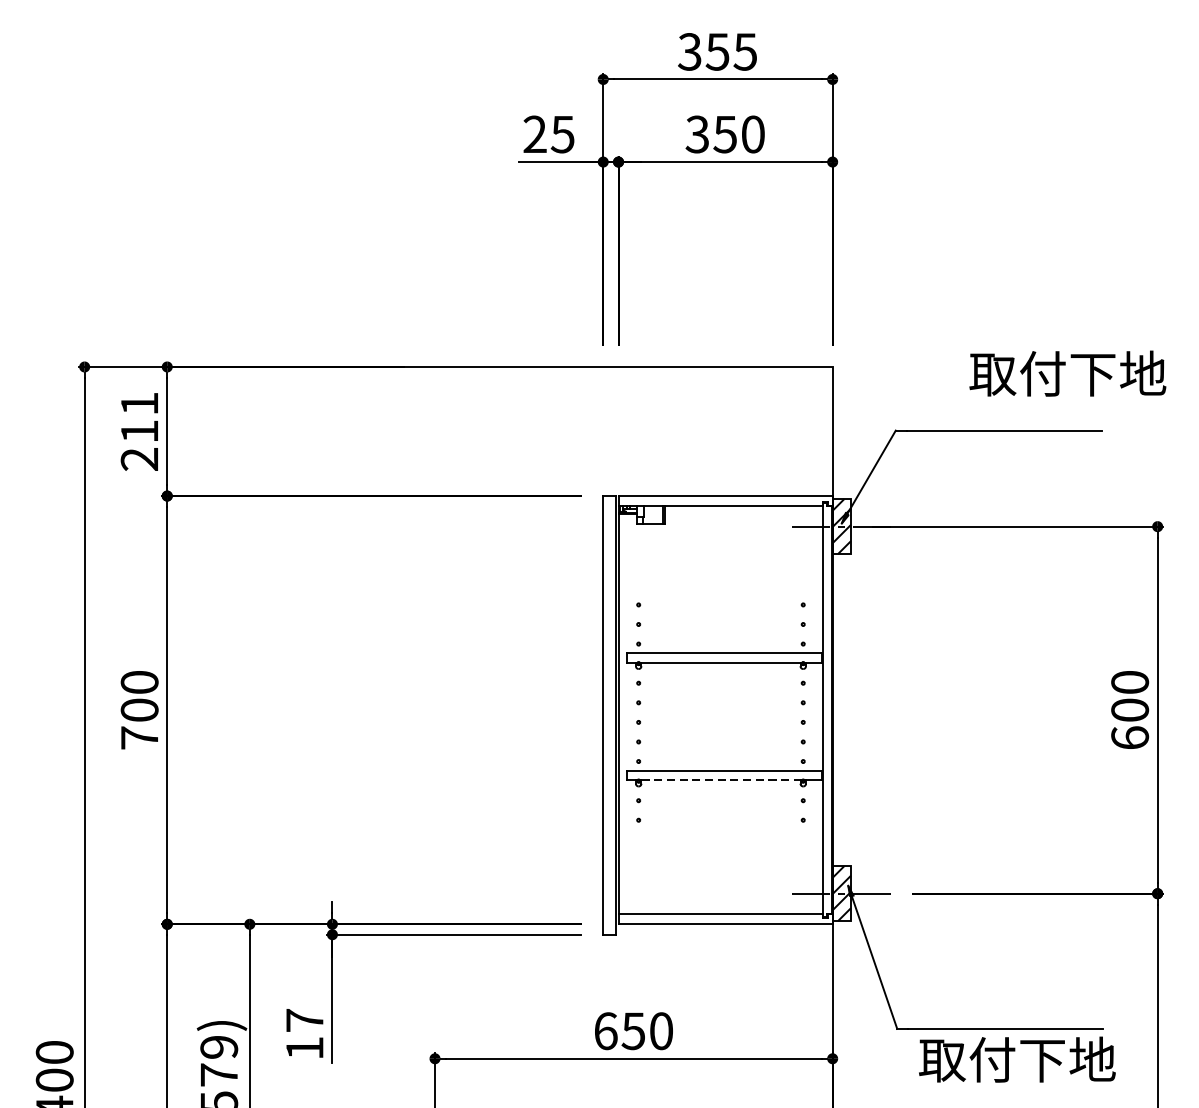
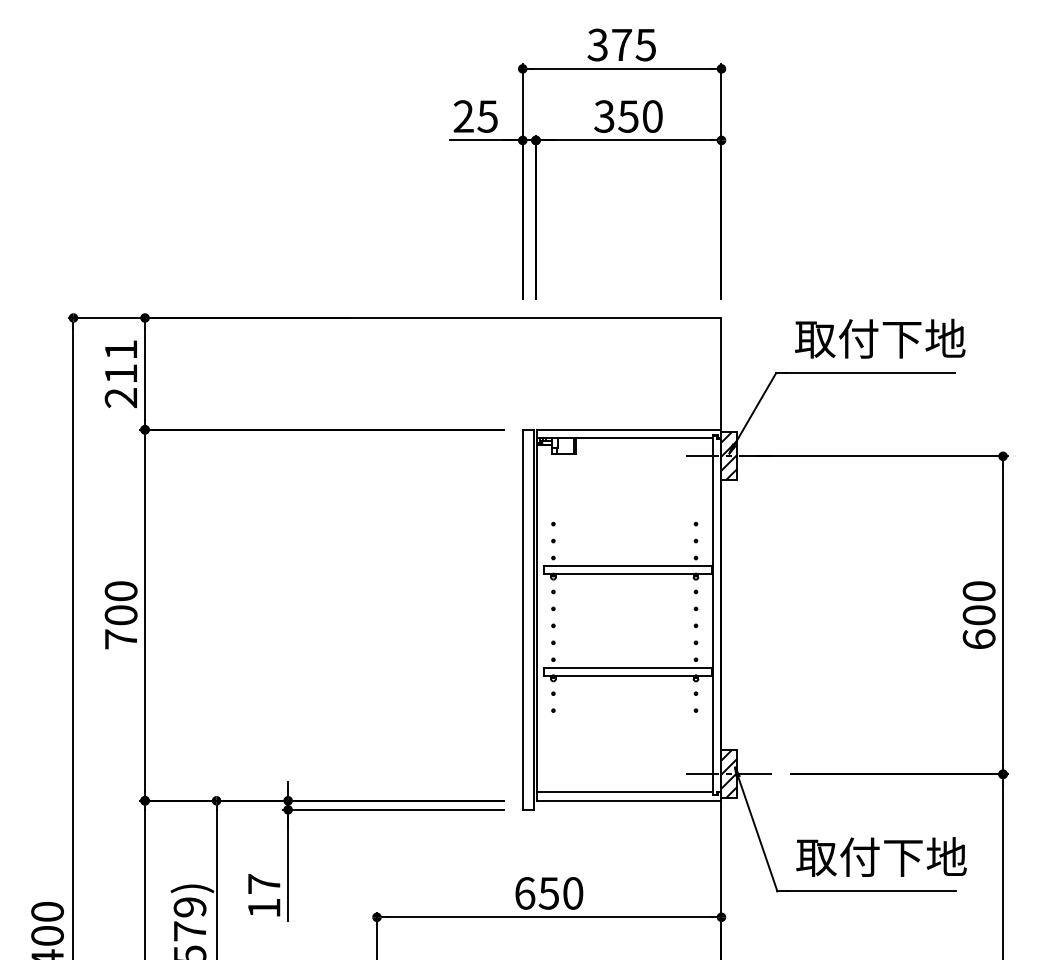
text: (717, 52) -> (621, 45), 355 -> 375
text: (1068, 373) -> (880, 338), moved
line: (720, 780) -> (624, 676), dashed -> solid
text: (1017, 1059) -> (881, 856), moved

